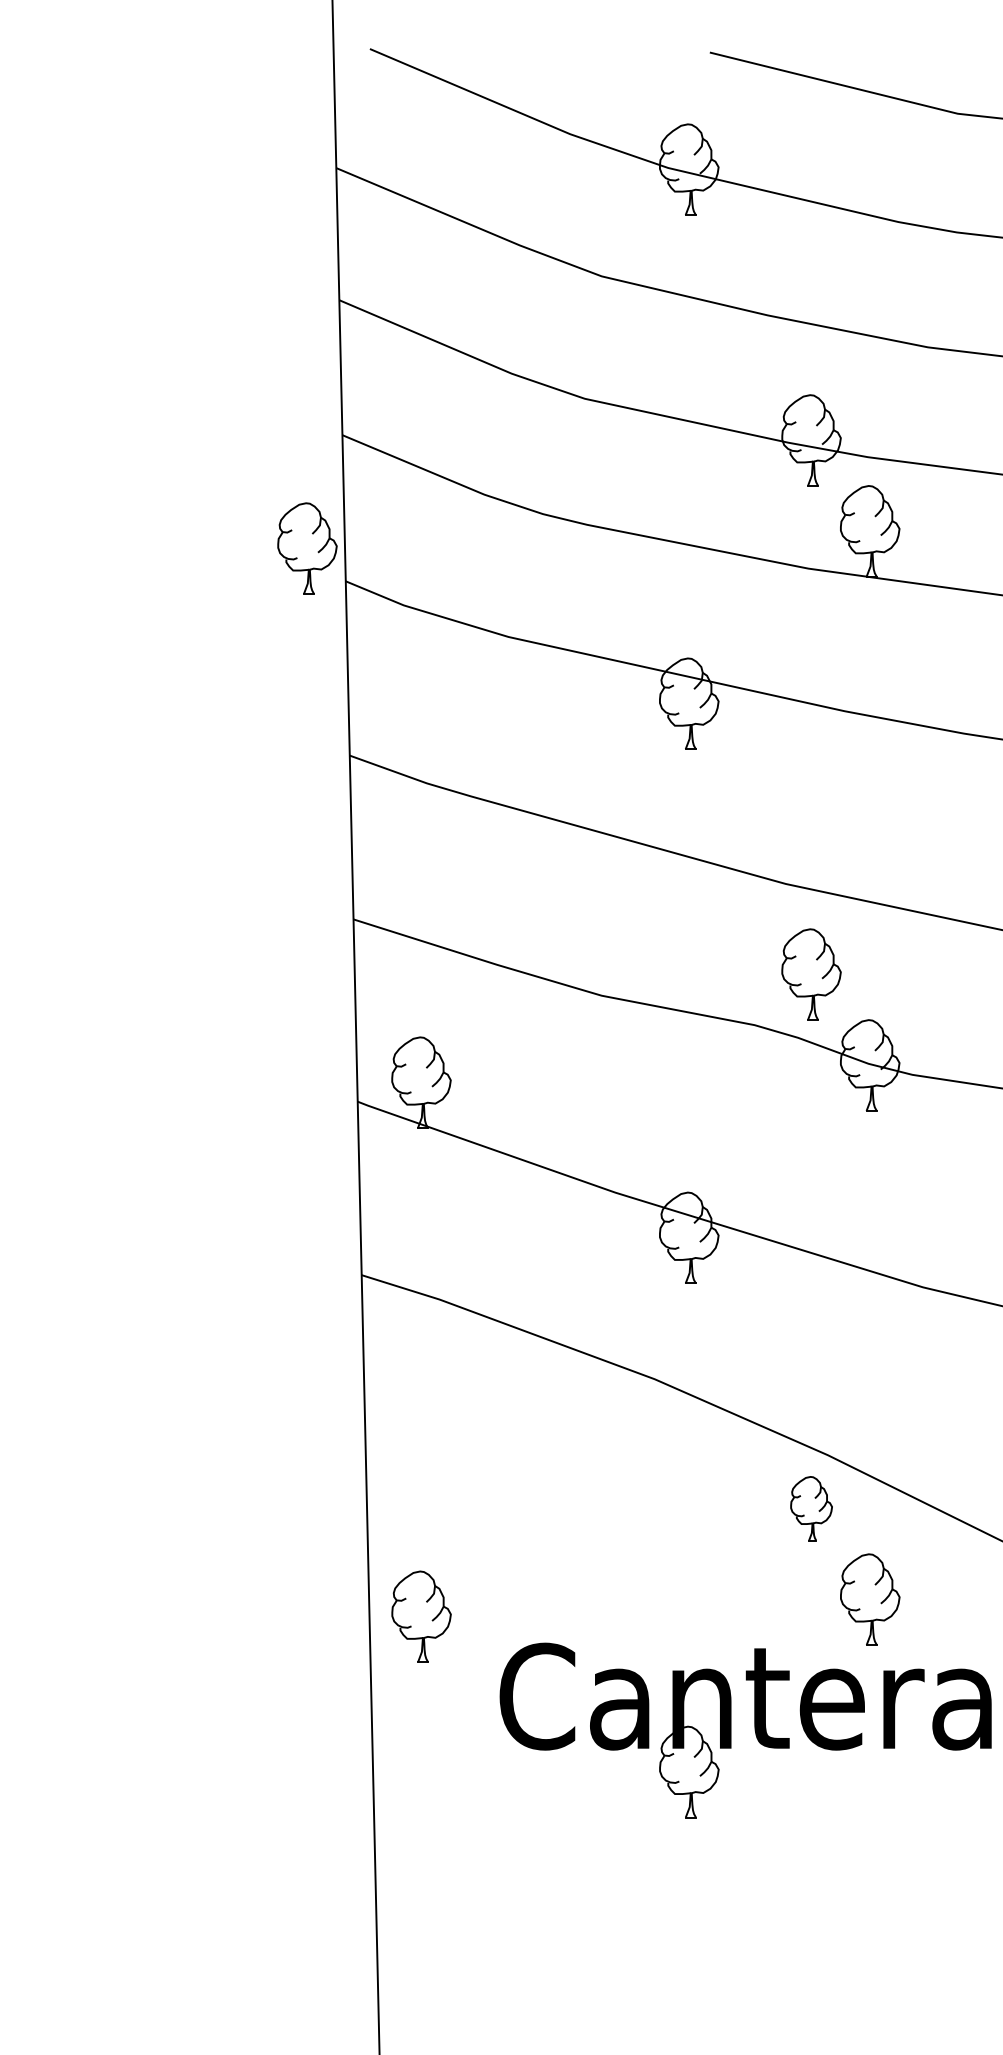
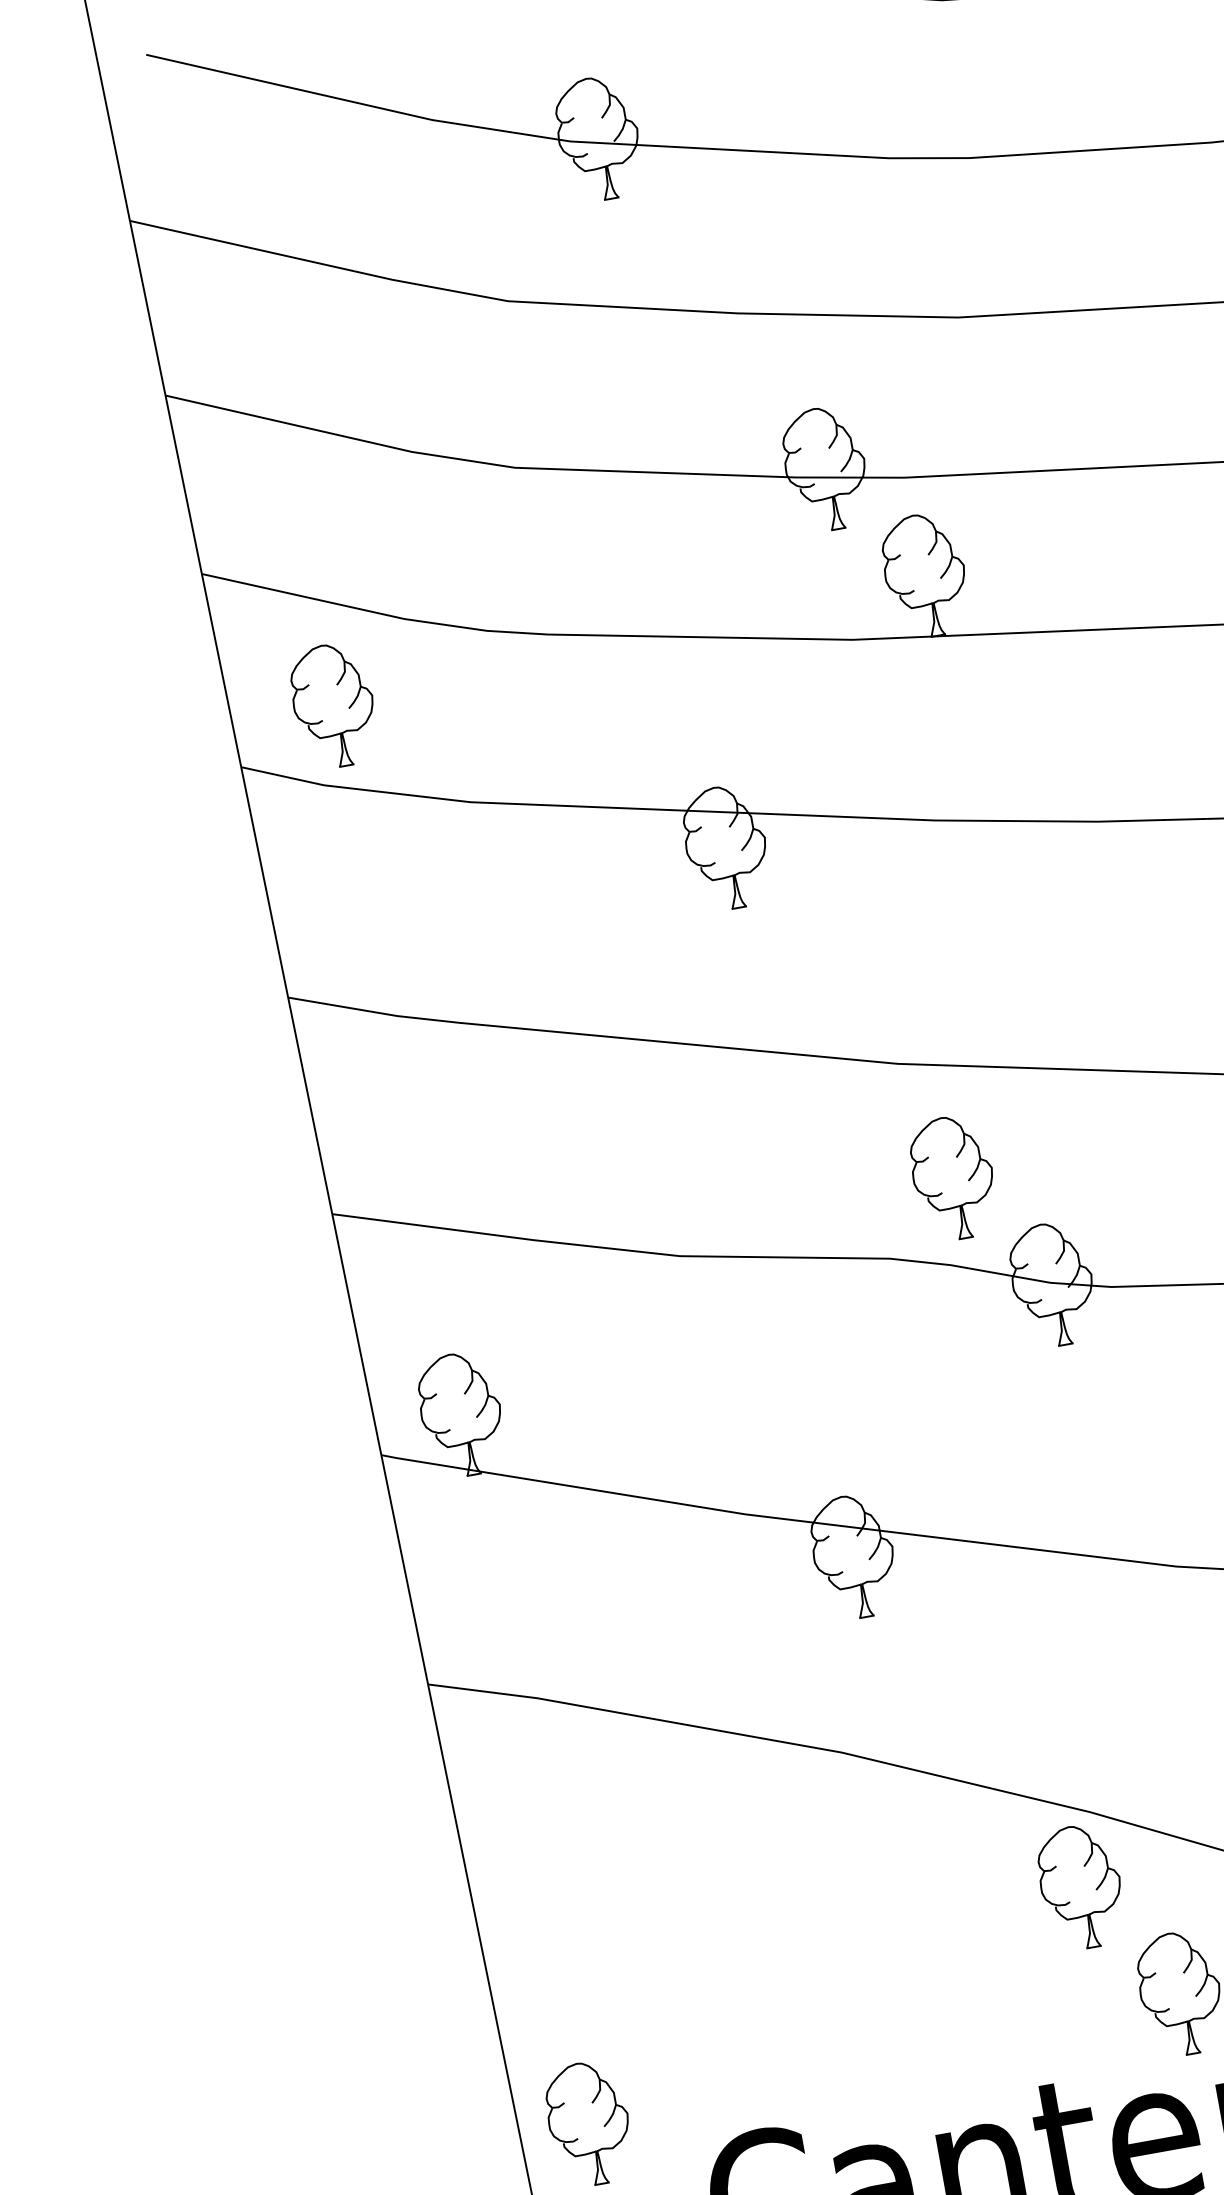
part: (307, 548) -> (333, 705), moved
part: (811, 1508) -> (1080, 1886), size x1.43

